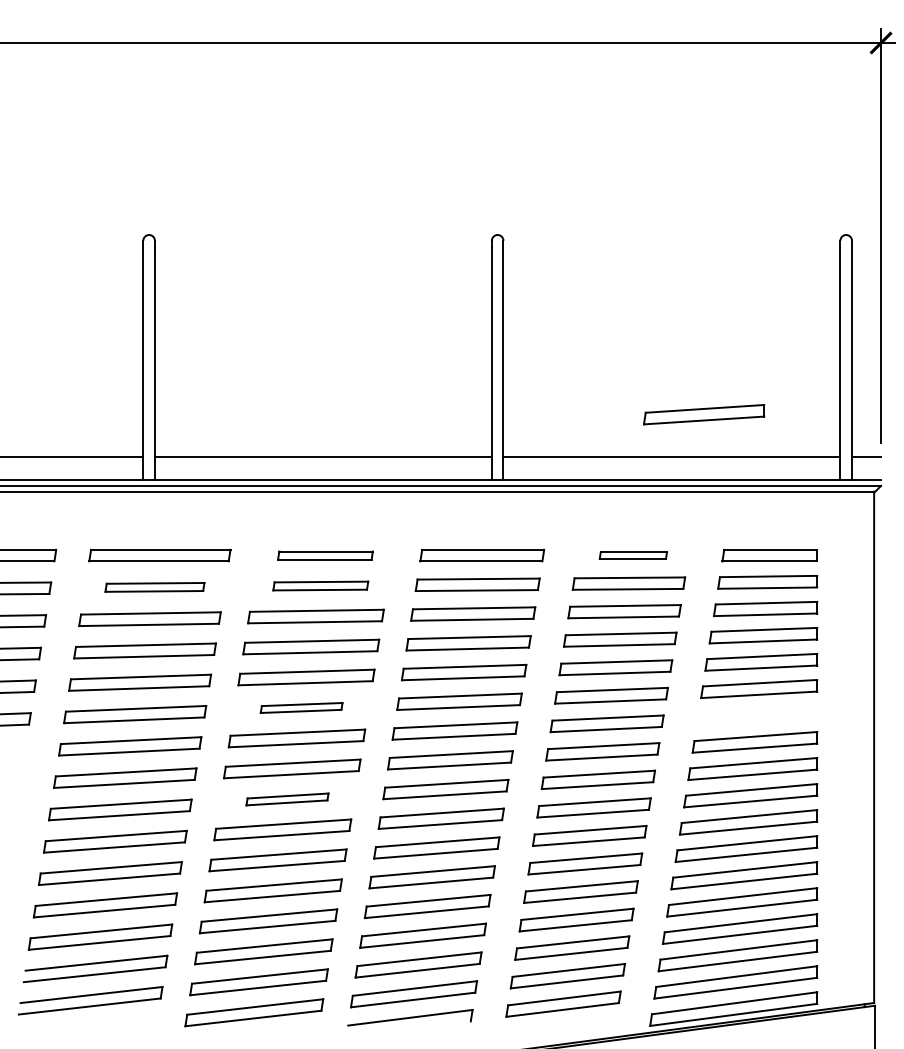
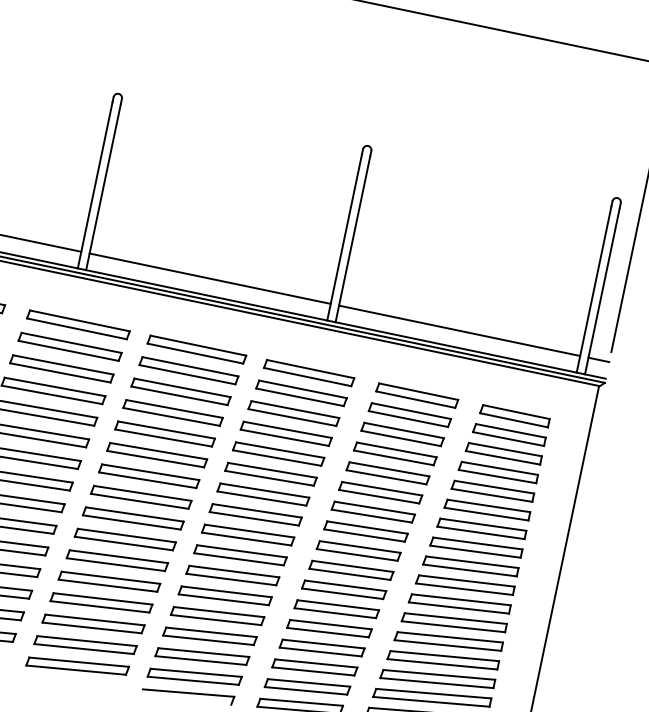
part: (704, 414) -> (482, 528), moved
part: (325, 555) -> (196, 349), size x1.43
part: (633, 555) -> (417, 395), size x1.67
part: (320, 585) -> (188, 370), size x1.43
part: (154, 587) -> (69, 346), size x1.43
part: (301, 707) -> (157, 454), size x1.67
part: (287, 799) -> (133, 518), size x1.67

